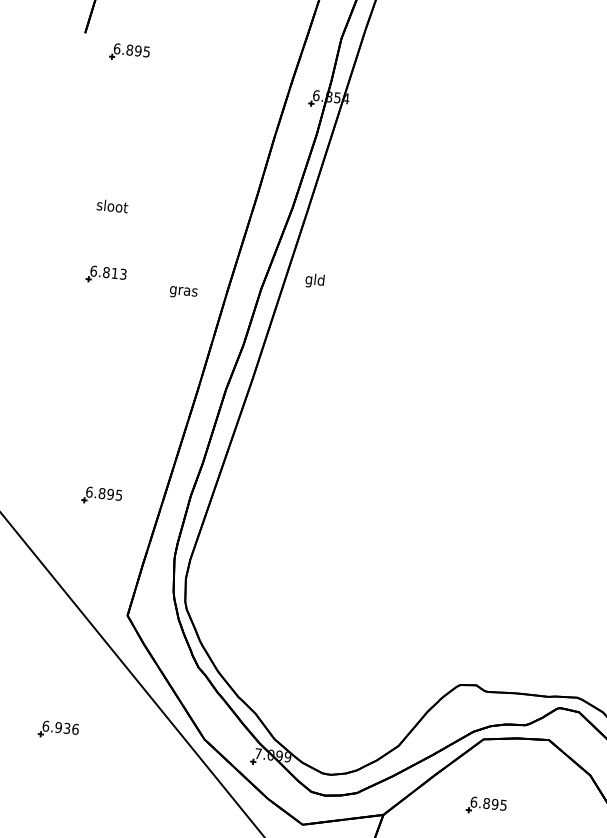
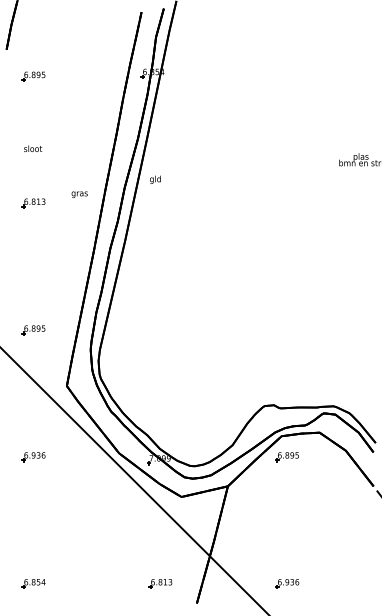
part: (129, 52) -> (33, 76), moved
part: (105, 275) -> (33, 203), moved
part: (101, 496) -> (33, 330), moved
part: (484, 806) -> (286, 457), moved

